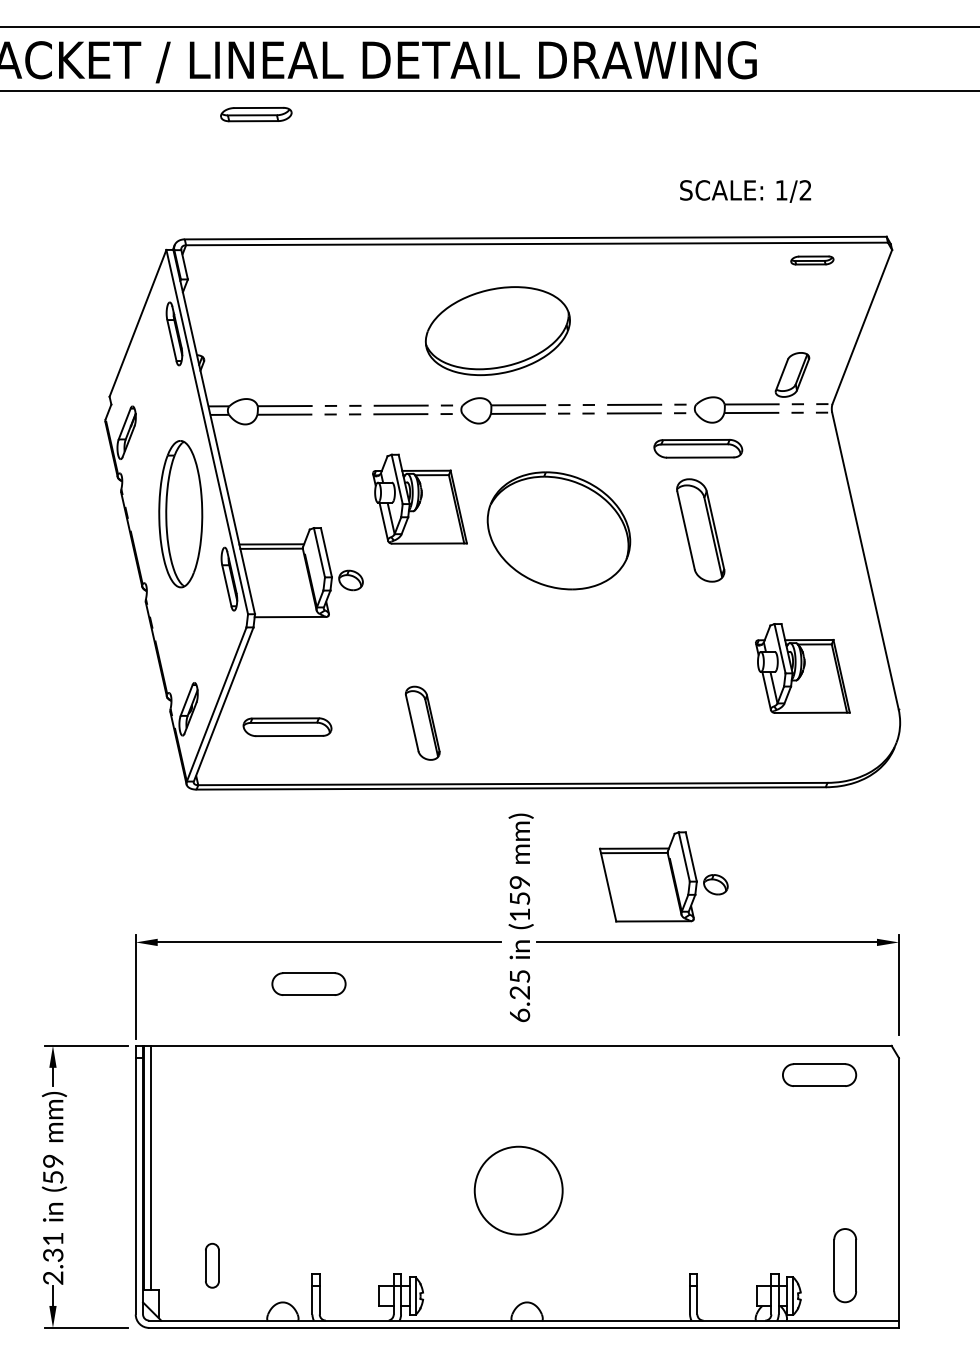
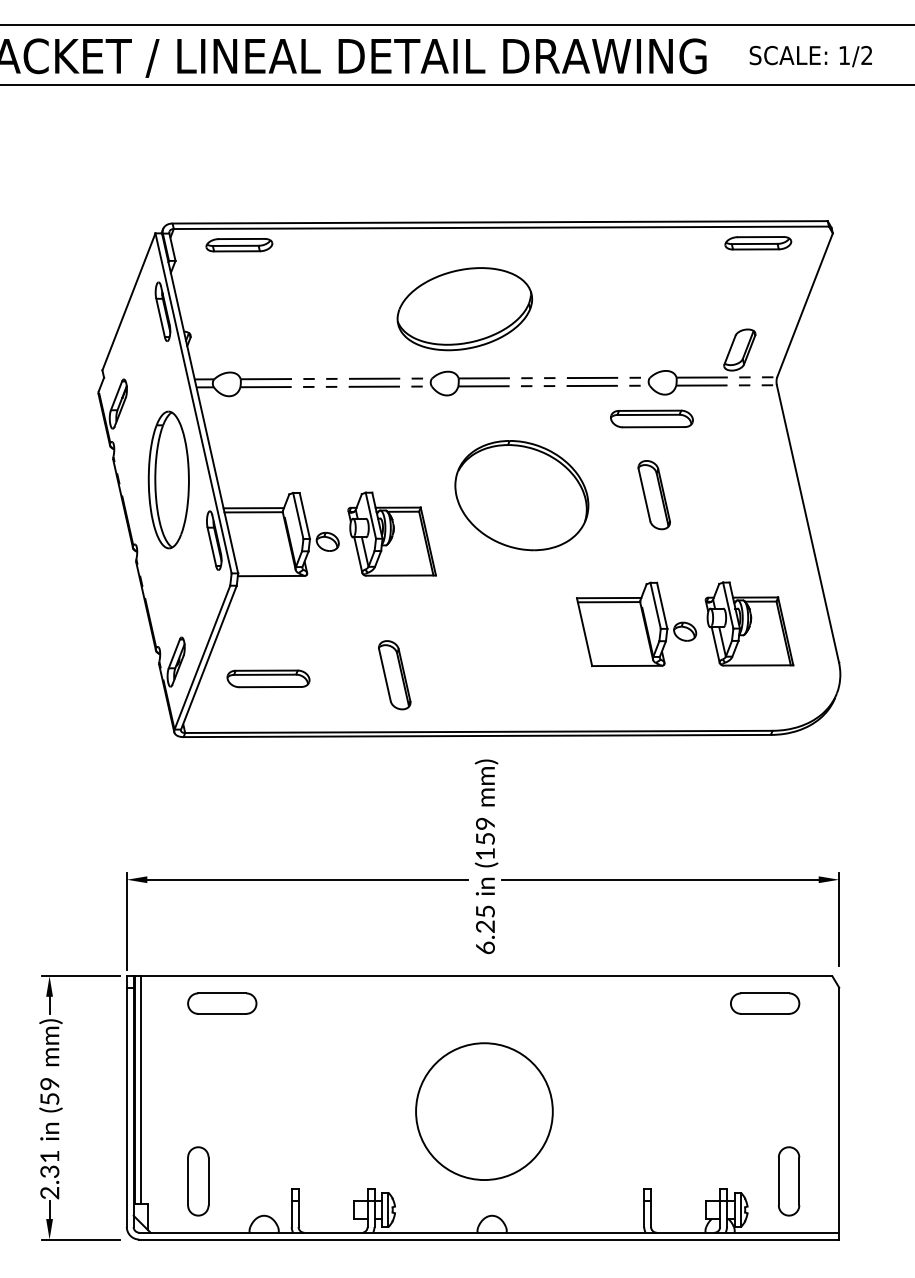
part: (256, 114) -> (239, 245), moved
text: (745, 191) -> (810, 56), moved
part: (812, 260) -> (758, 243), size x1.67
part: (419, 498) -> (391, 533), moved
part: (700, 529) -> (653, 494), size x0.71
part: (663, 876) -> (636, 624), moved
part: (308, 983) -> (221, 1003), moved
circle: (518, 1190) -> (484, 1111), size x1.67
part: (212, 1265) -> (198, 1181), size x1.67

